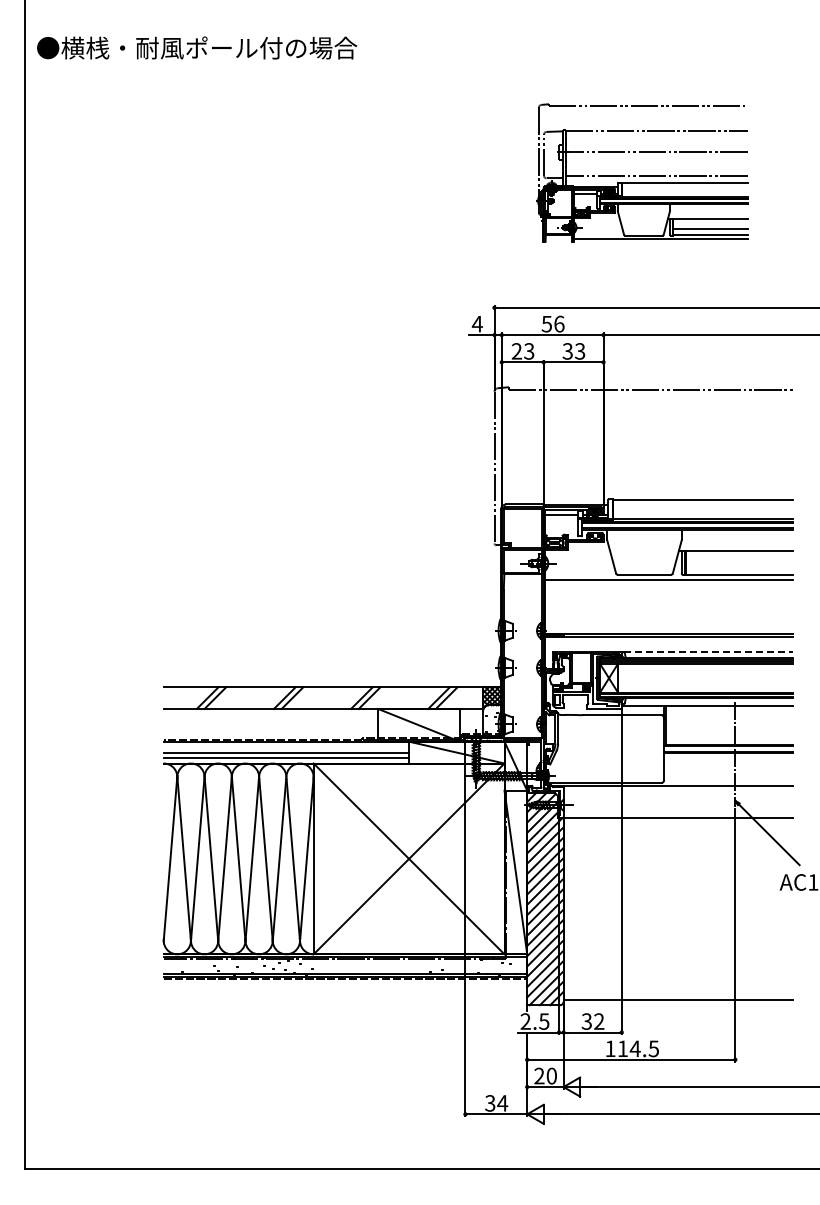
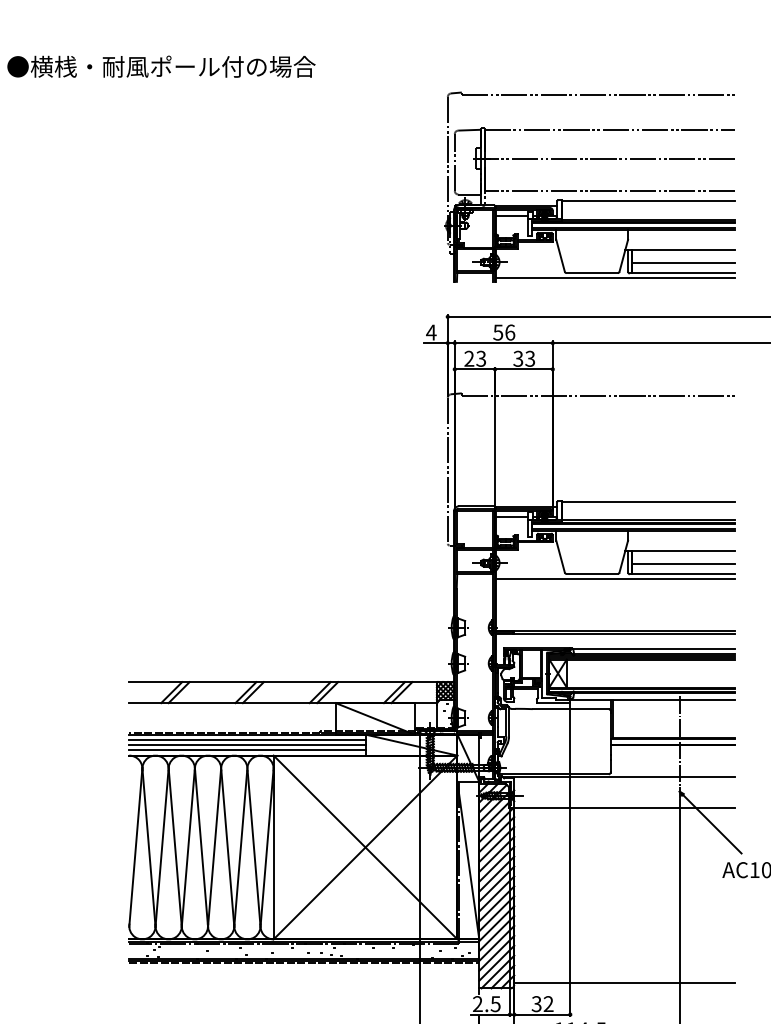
part: (642, 172) -> (590, 186), size x1.43
line: (739, 564) -> (683, 564), added
line: (708, 652) -> (653, 648), dashed -> solid
line: (286, 747) -> (247, 740), added

